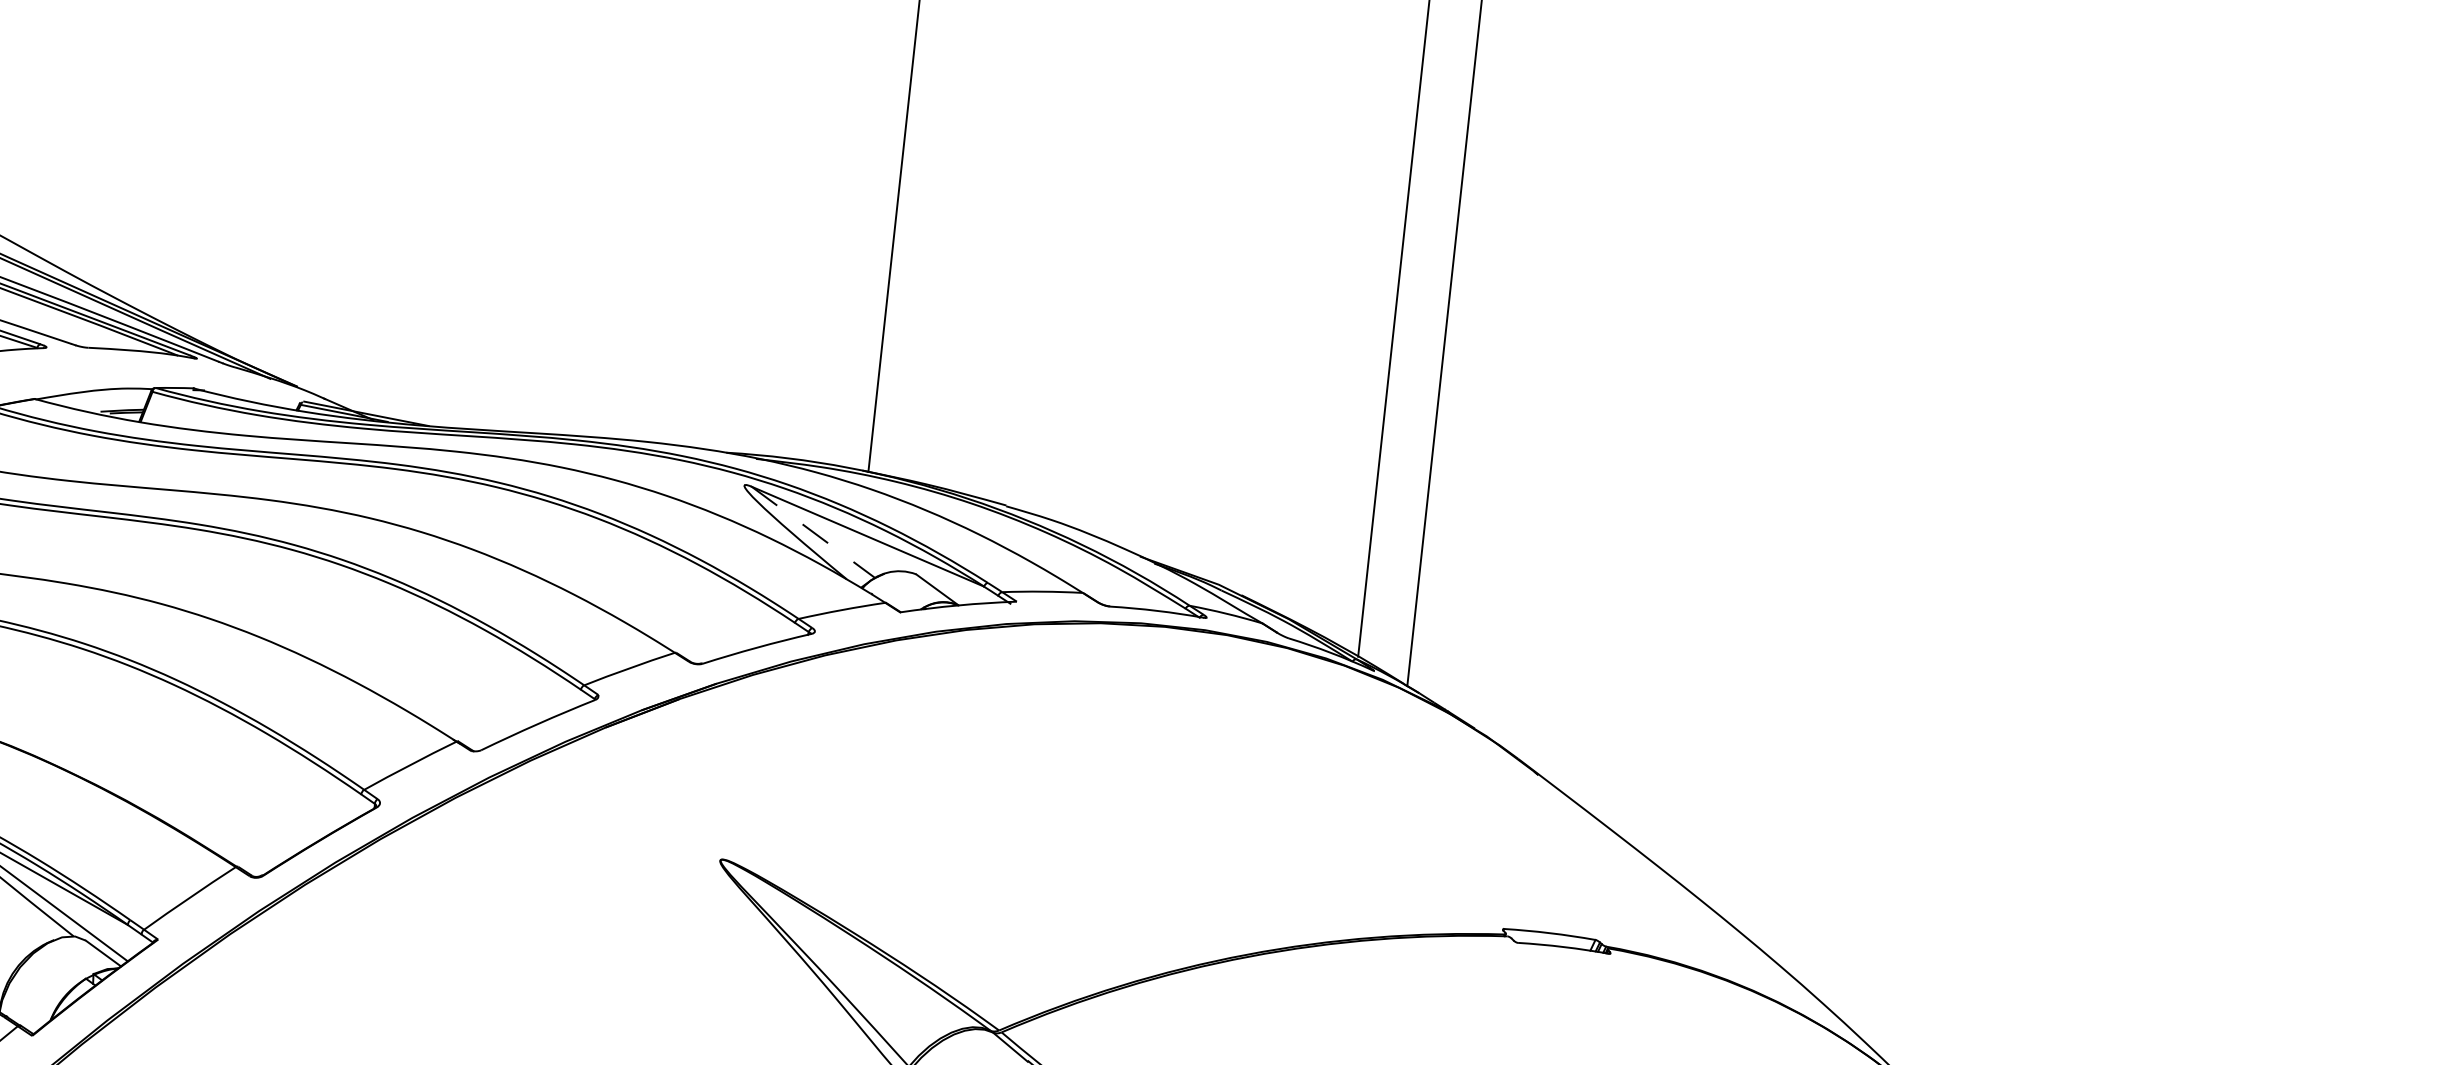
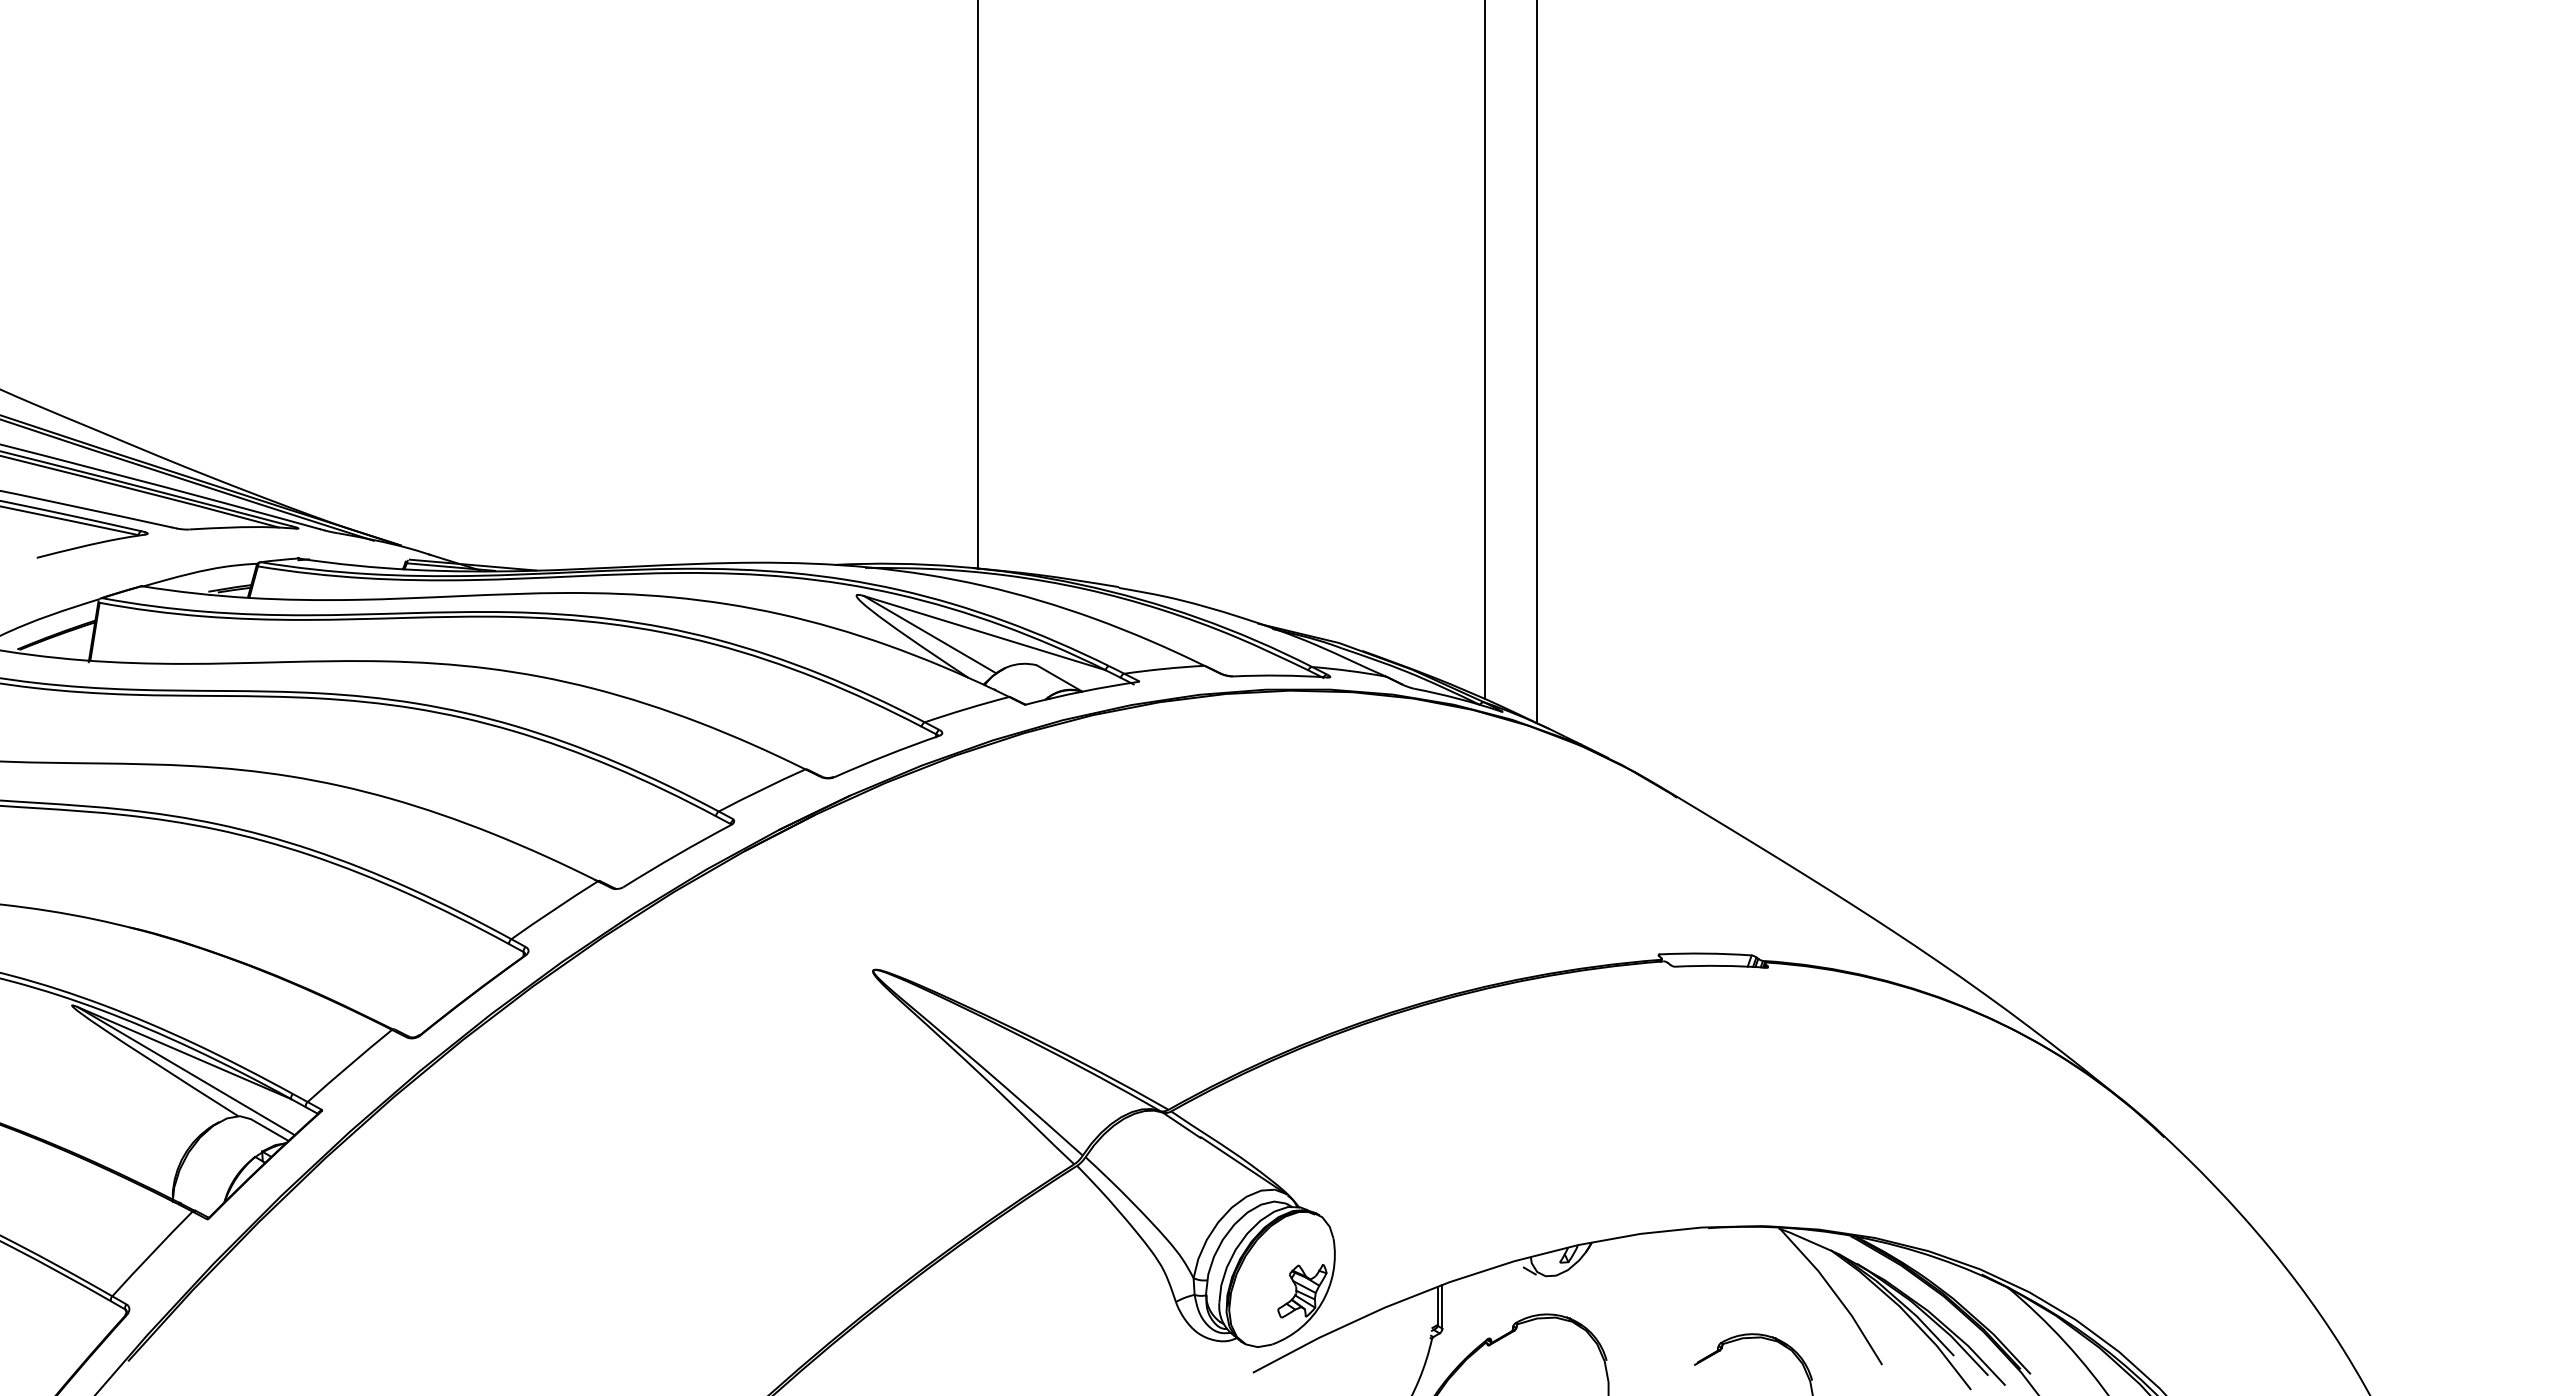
line: (813, 532) -> (930, 634), dashed -> solid

